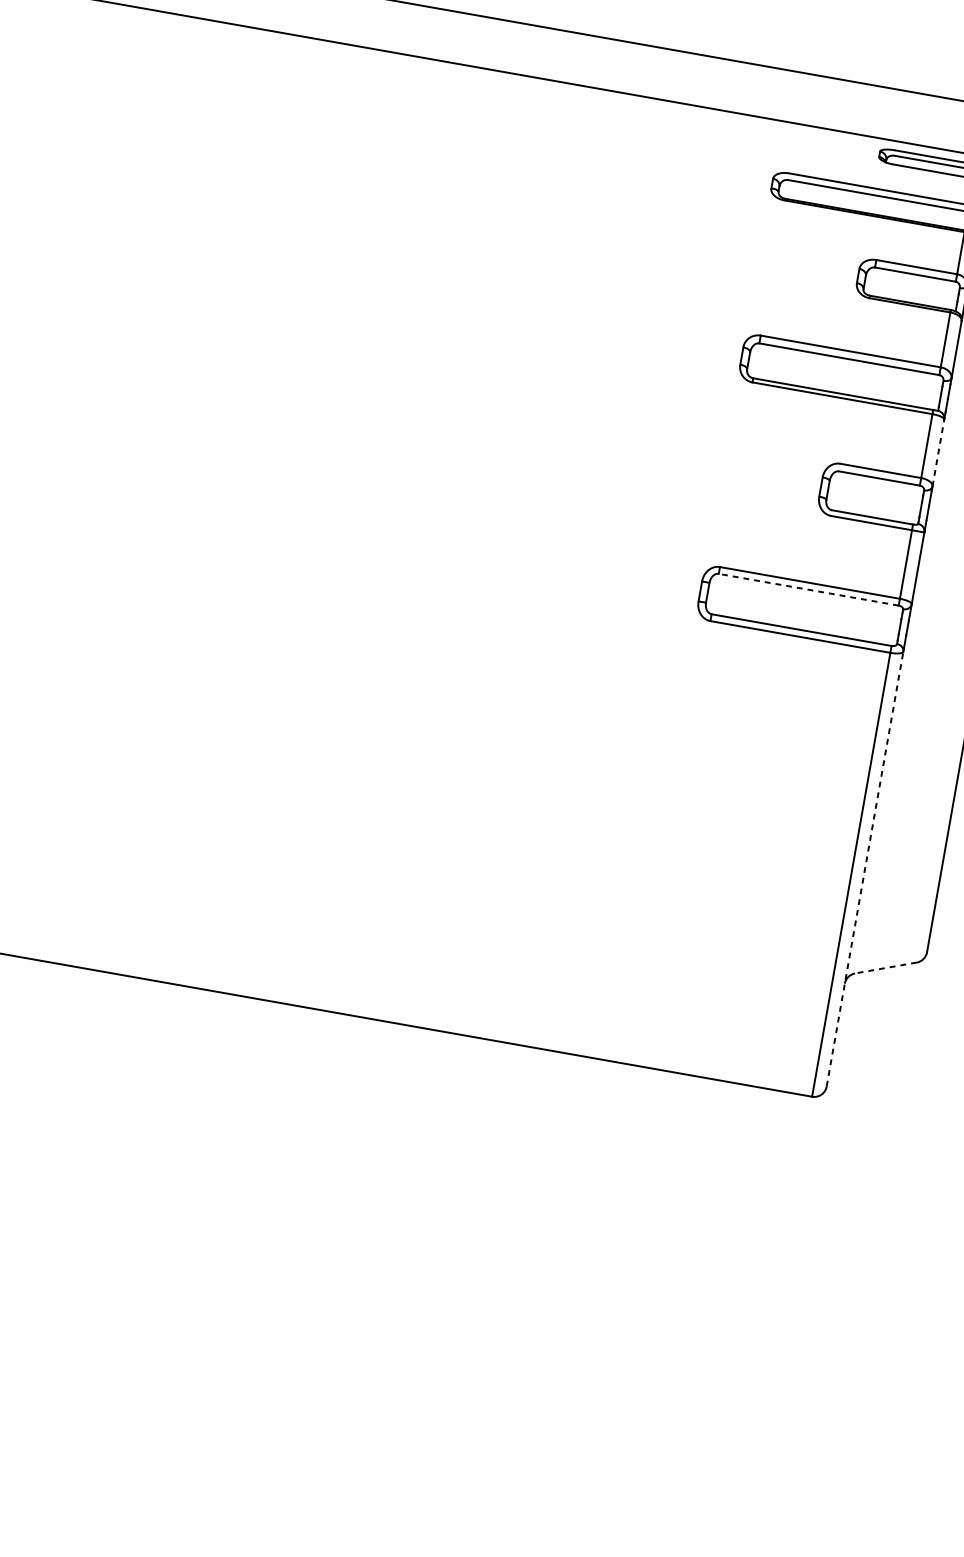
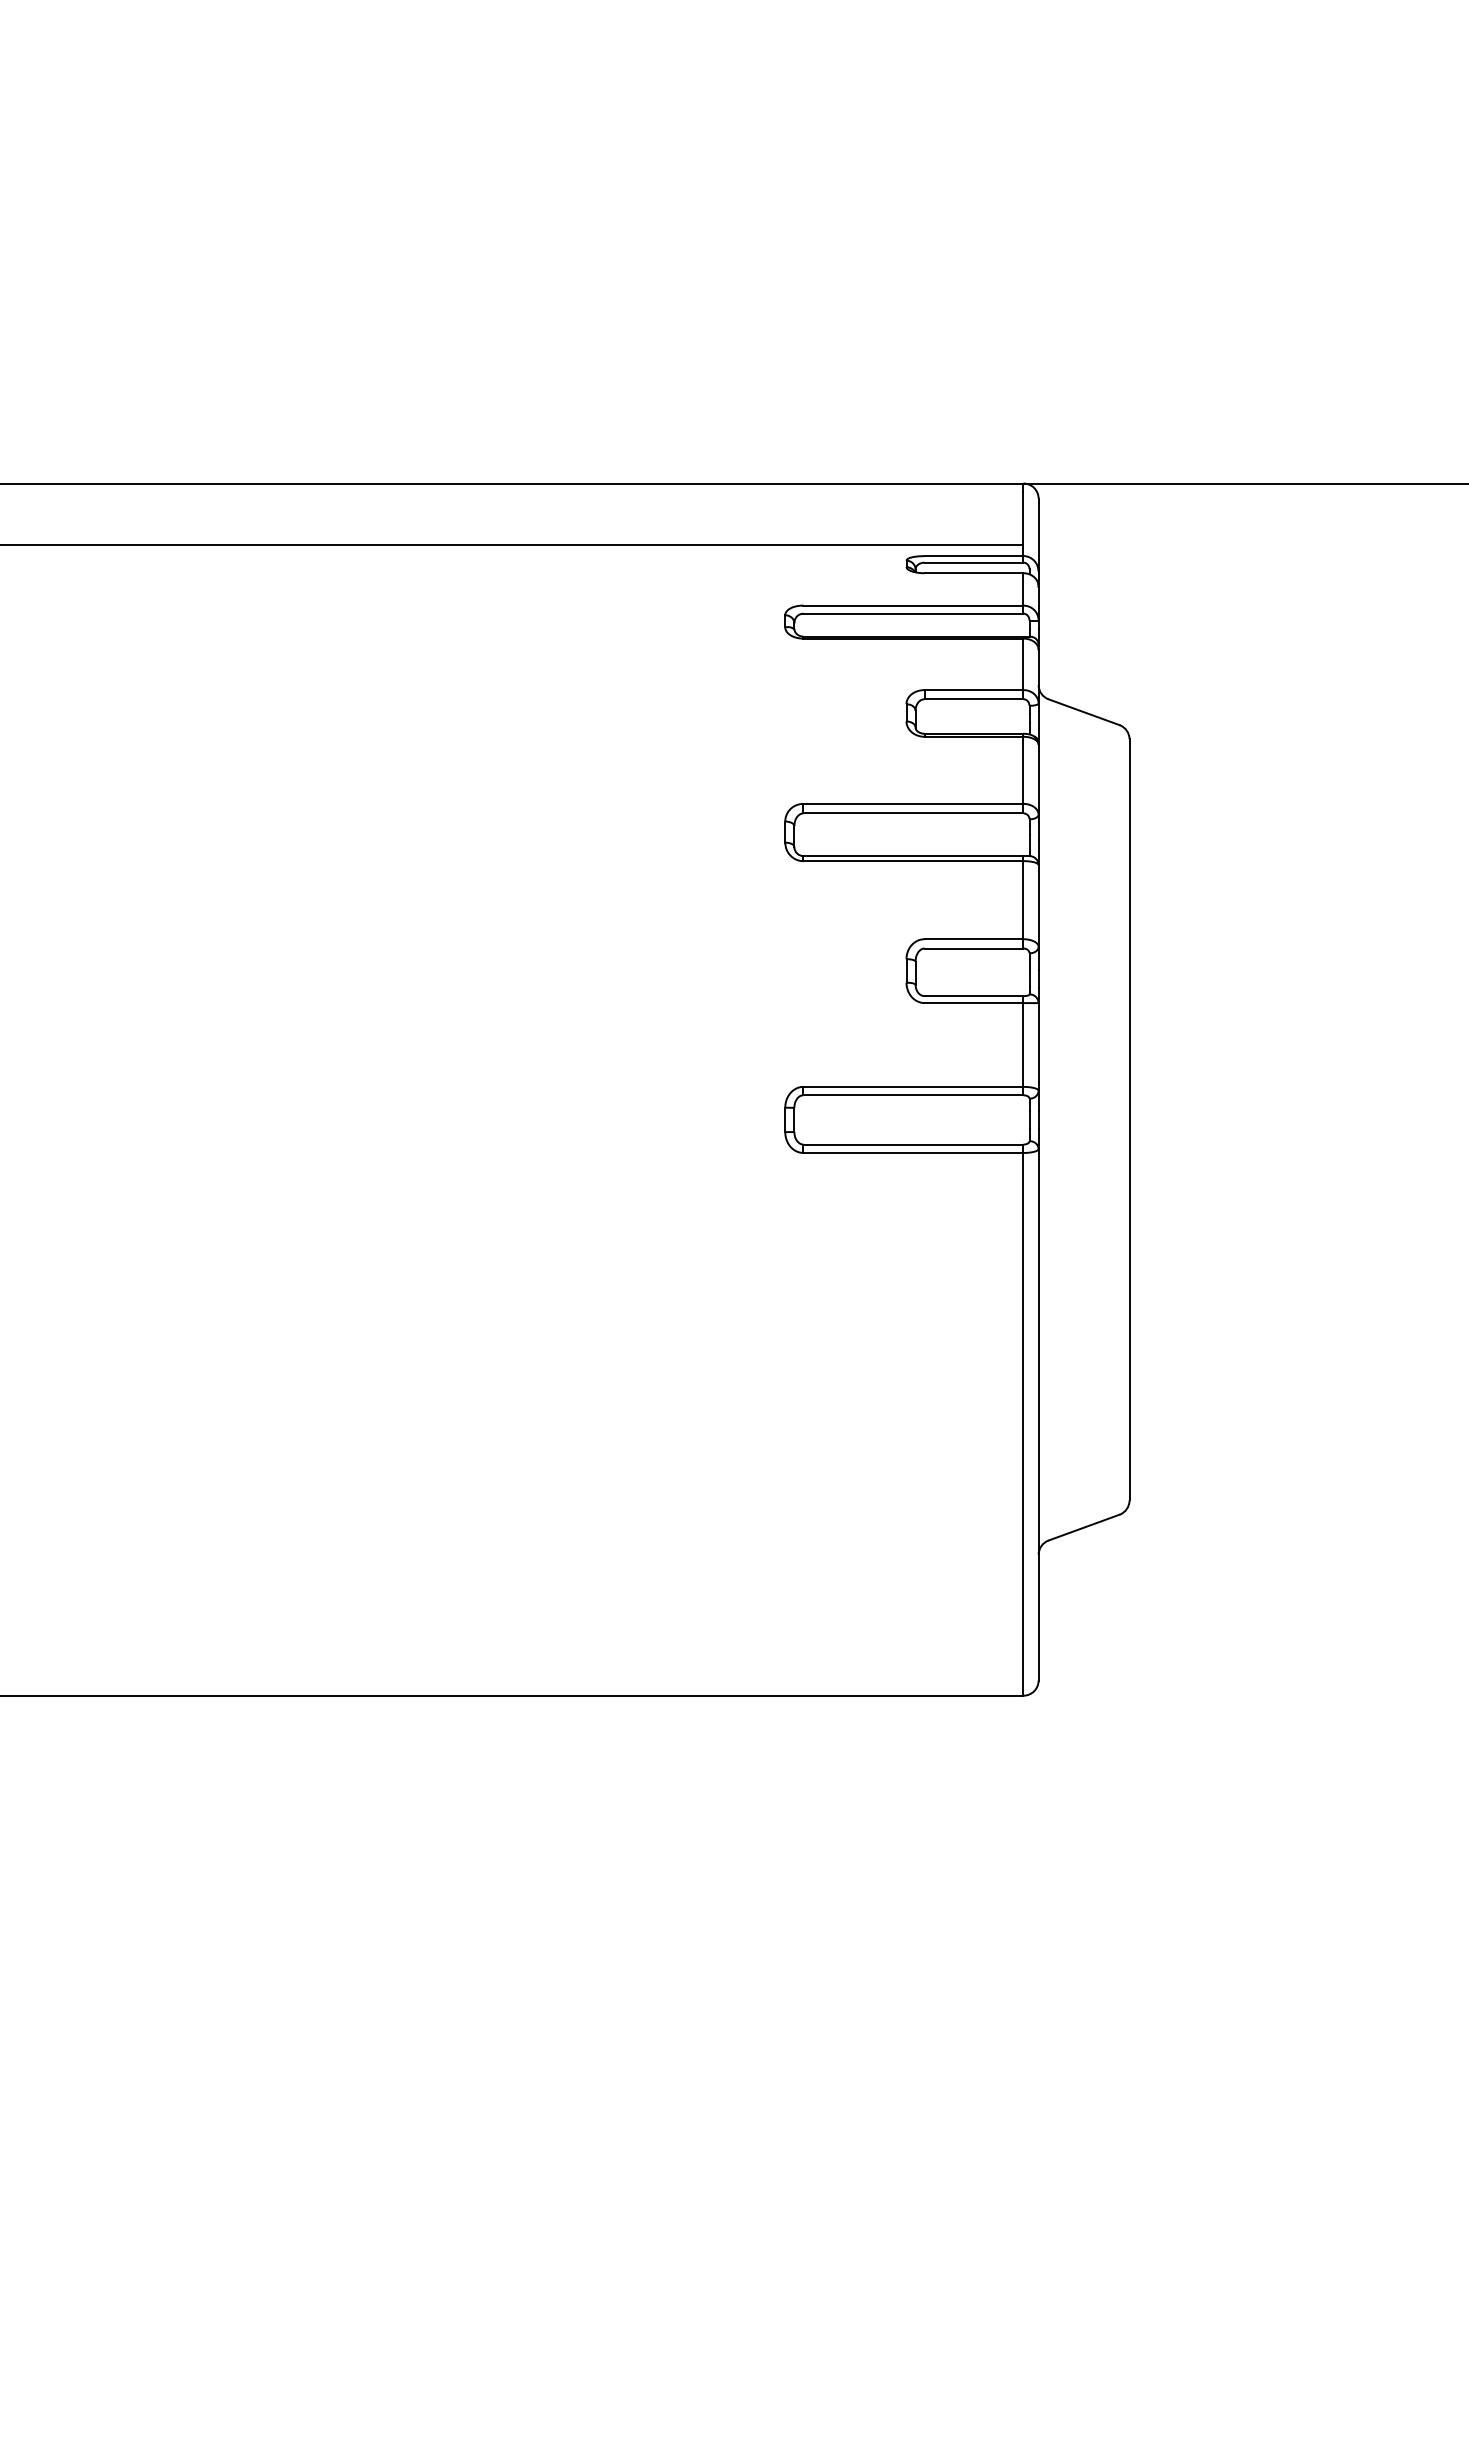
line: (938, 453) -> (1038, 906), dashed -> solid
line: (807, 589) -> (912, 1095), dashed -> solid
line: (864, 868) -> (1038, 1414), dashed -> solid
line: (886, 967) -> (1084, 1527), dashed -> solid

